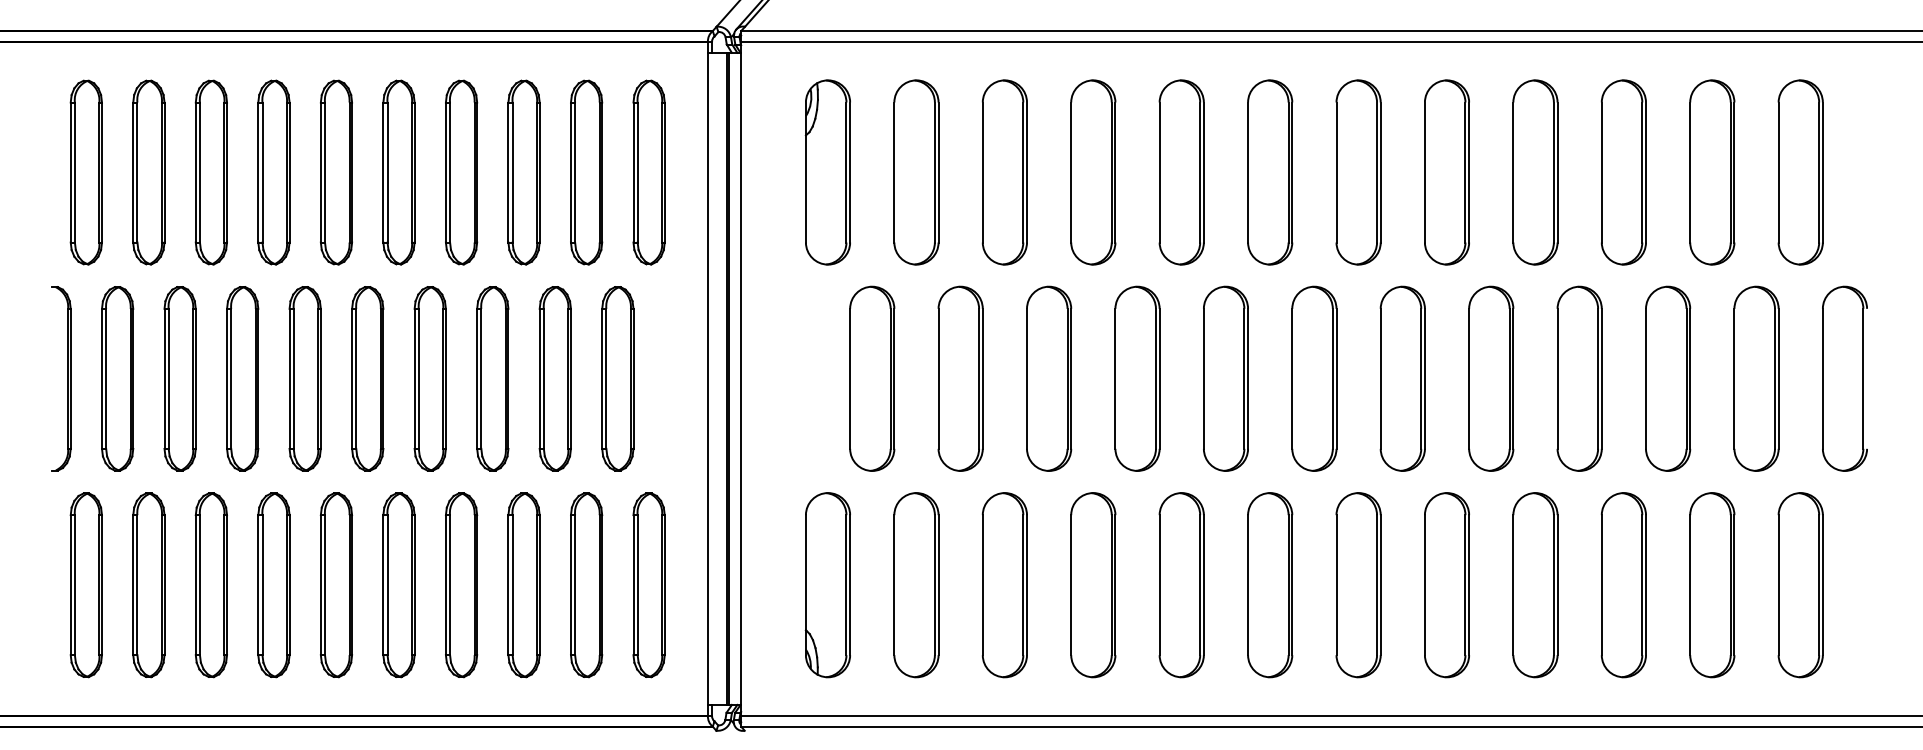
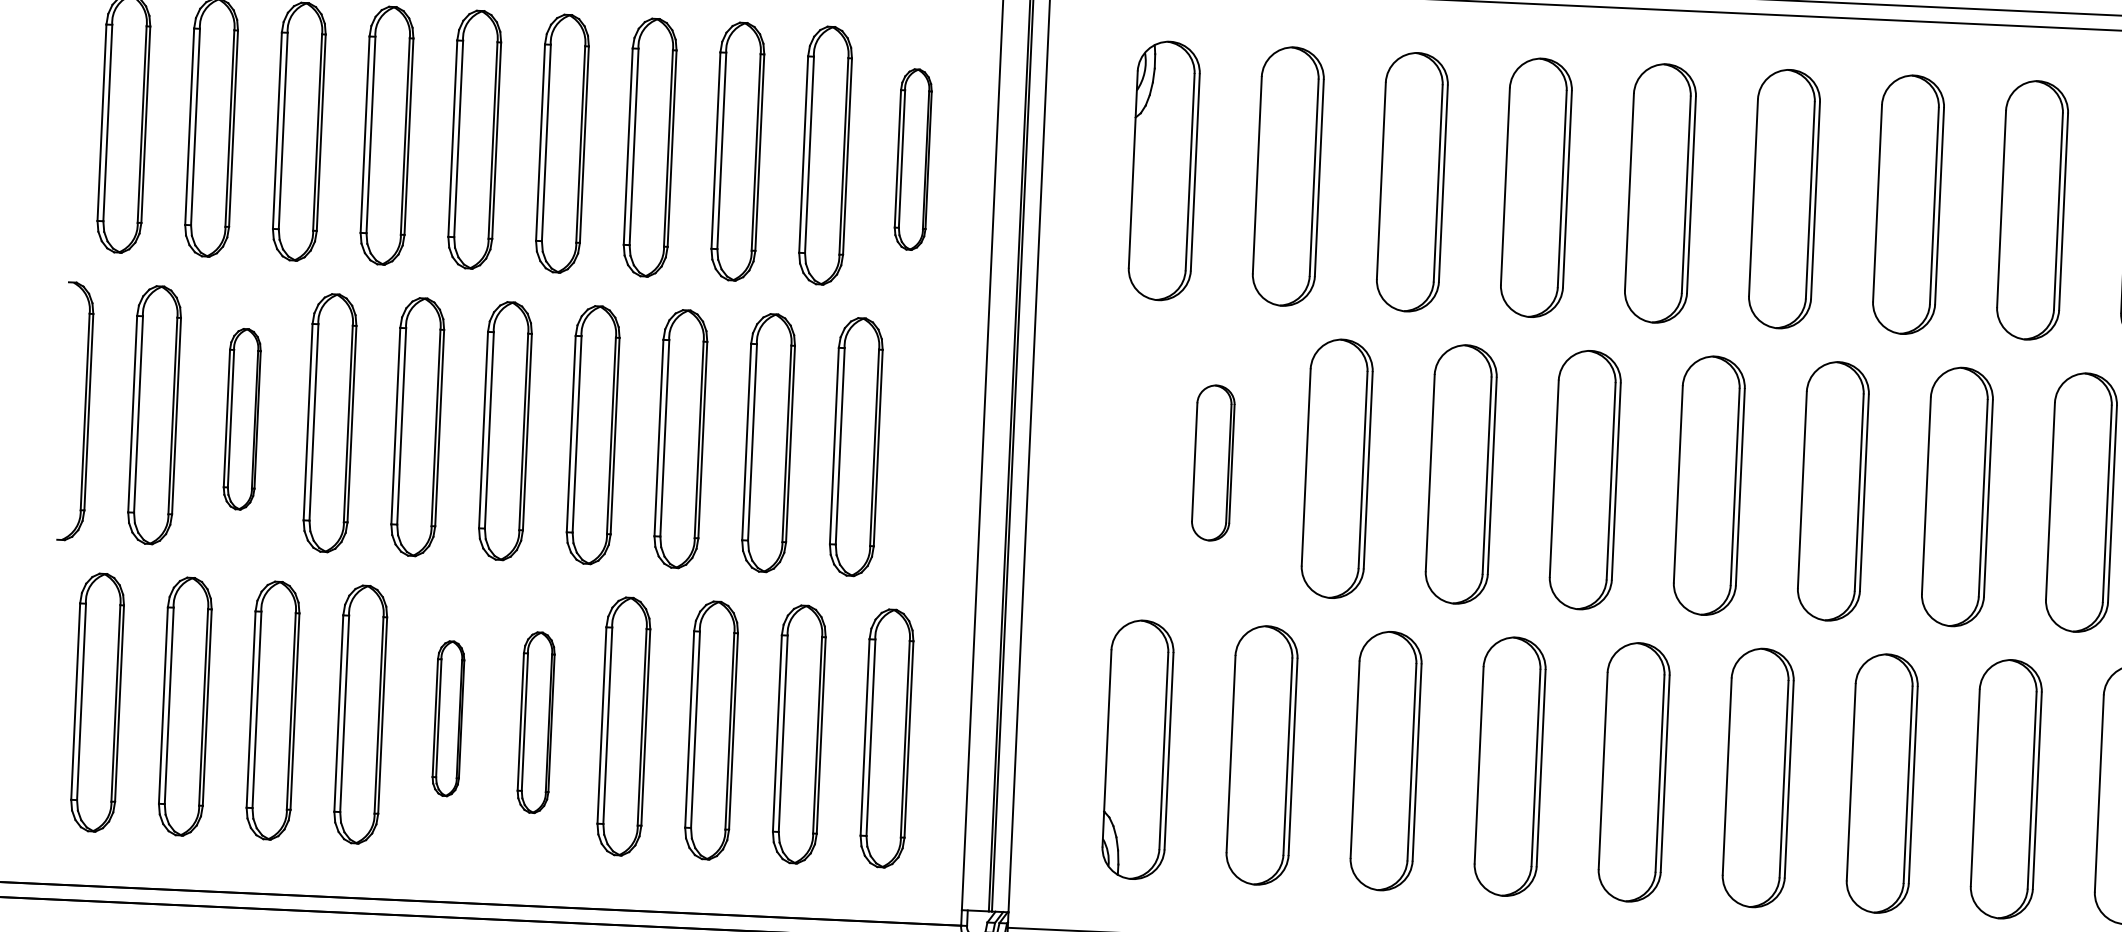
part: (648, 172) -> (912, 159), size x0.7
part: (179, 378) -> (241, 418), size x0.7
part: (872, 378) -> (1213, 462), size x0.6
part: (336, 585) -> (448, 718), size x0.6
part: (398, 585) -> (535, 722), size x0.7

